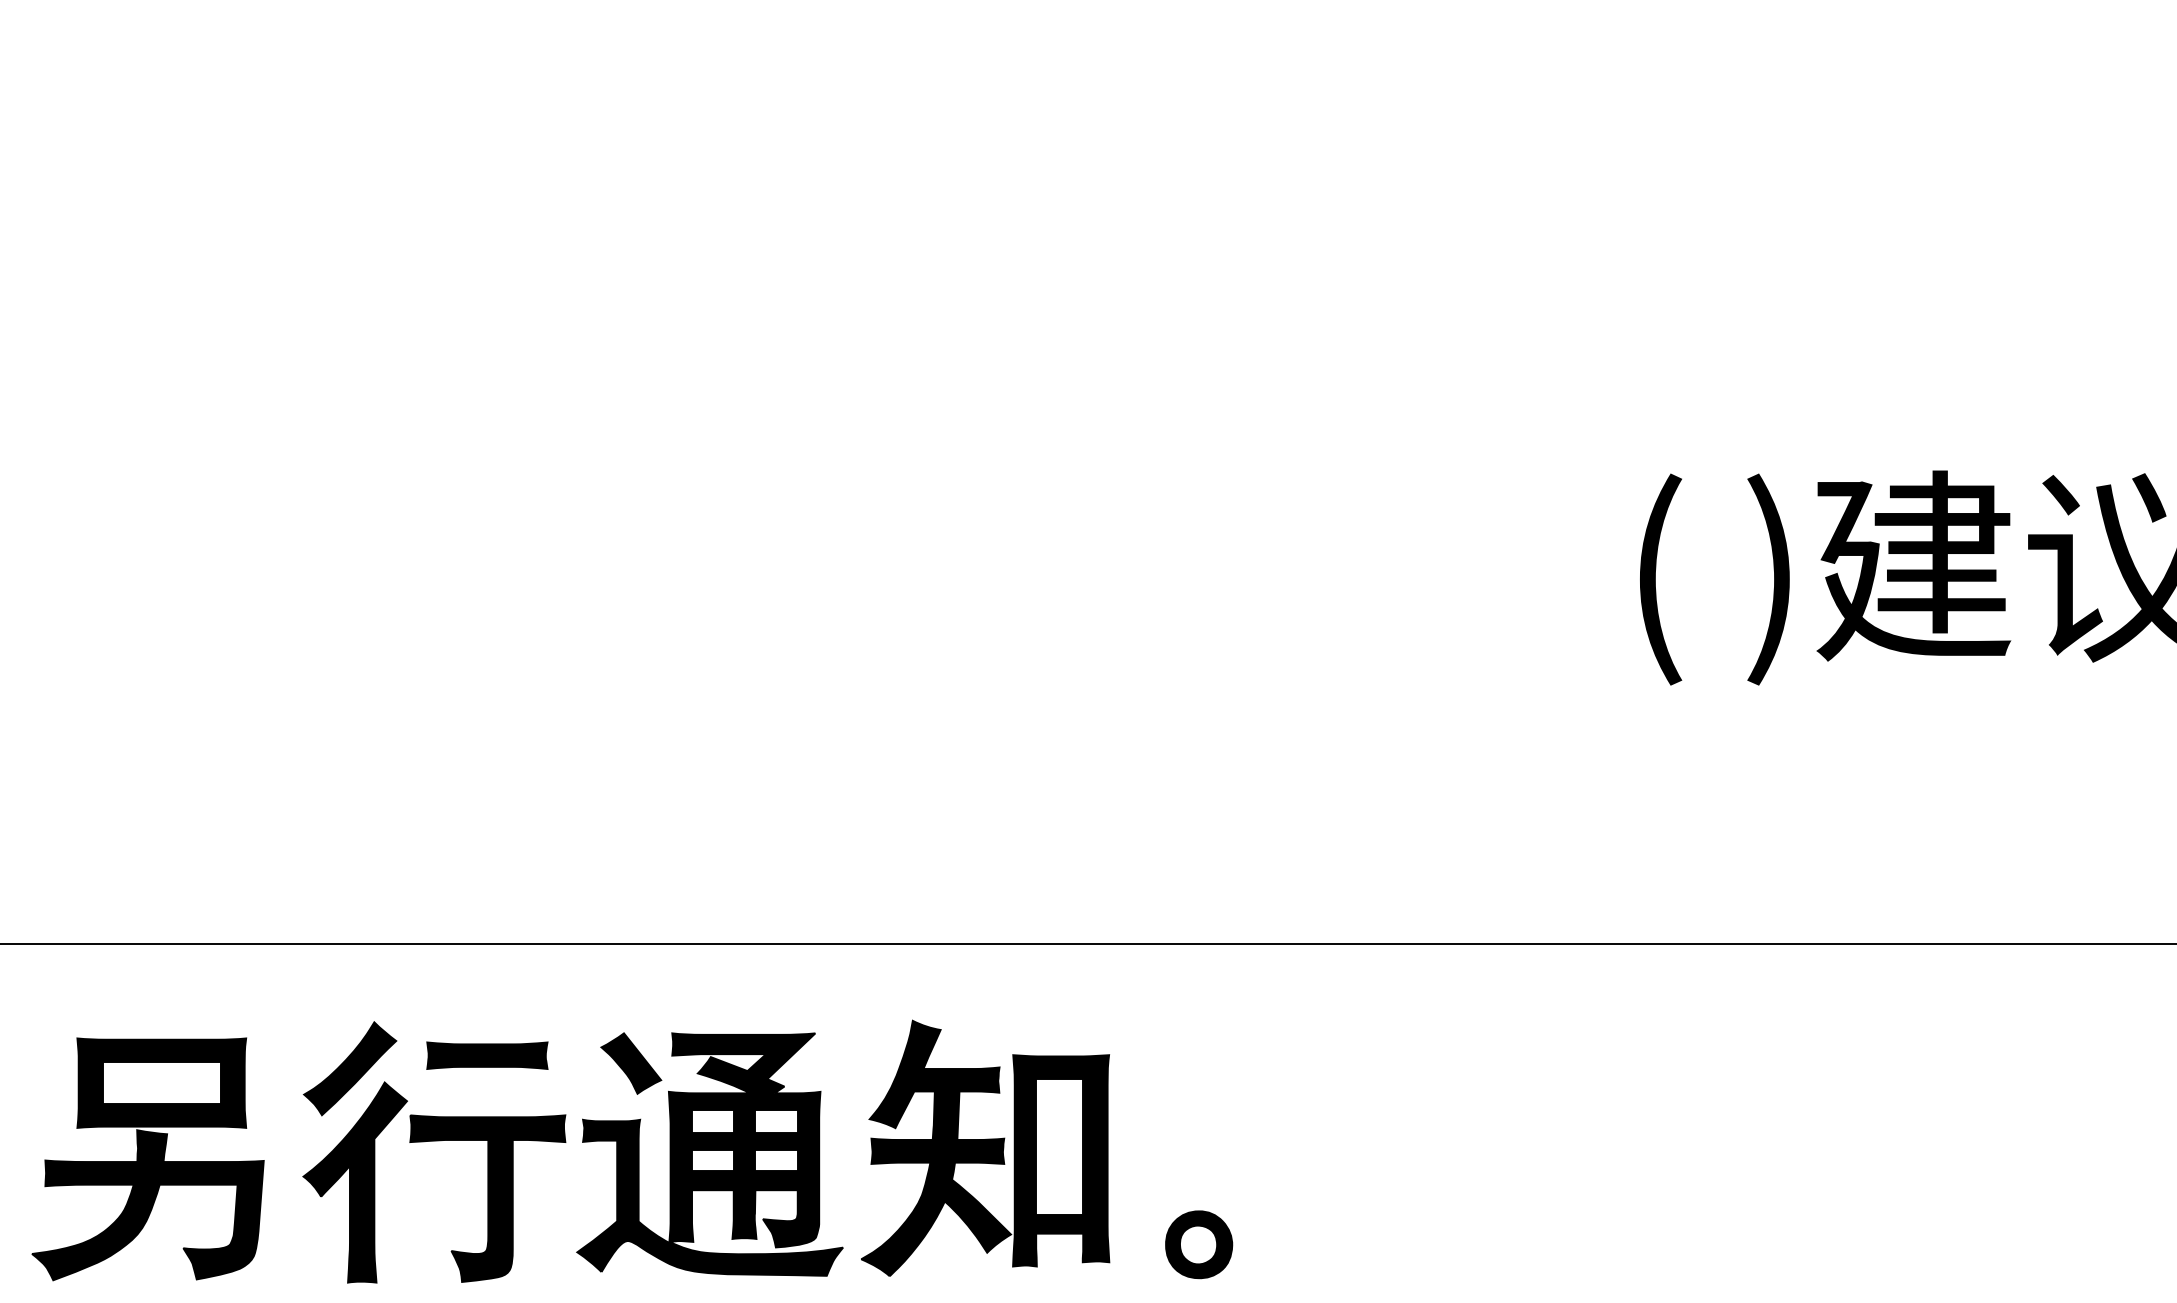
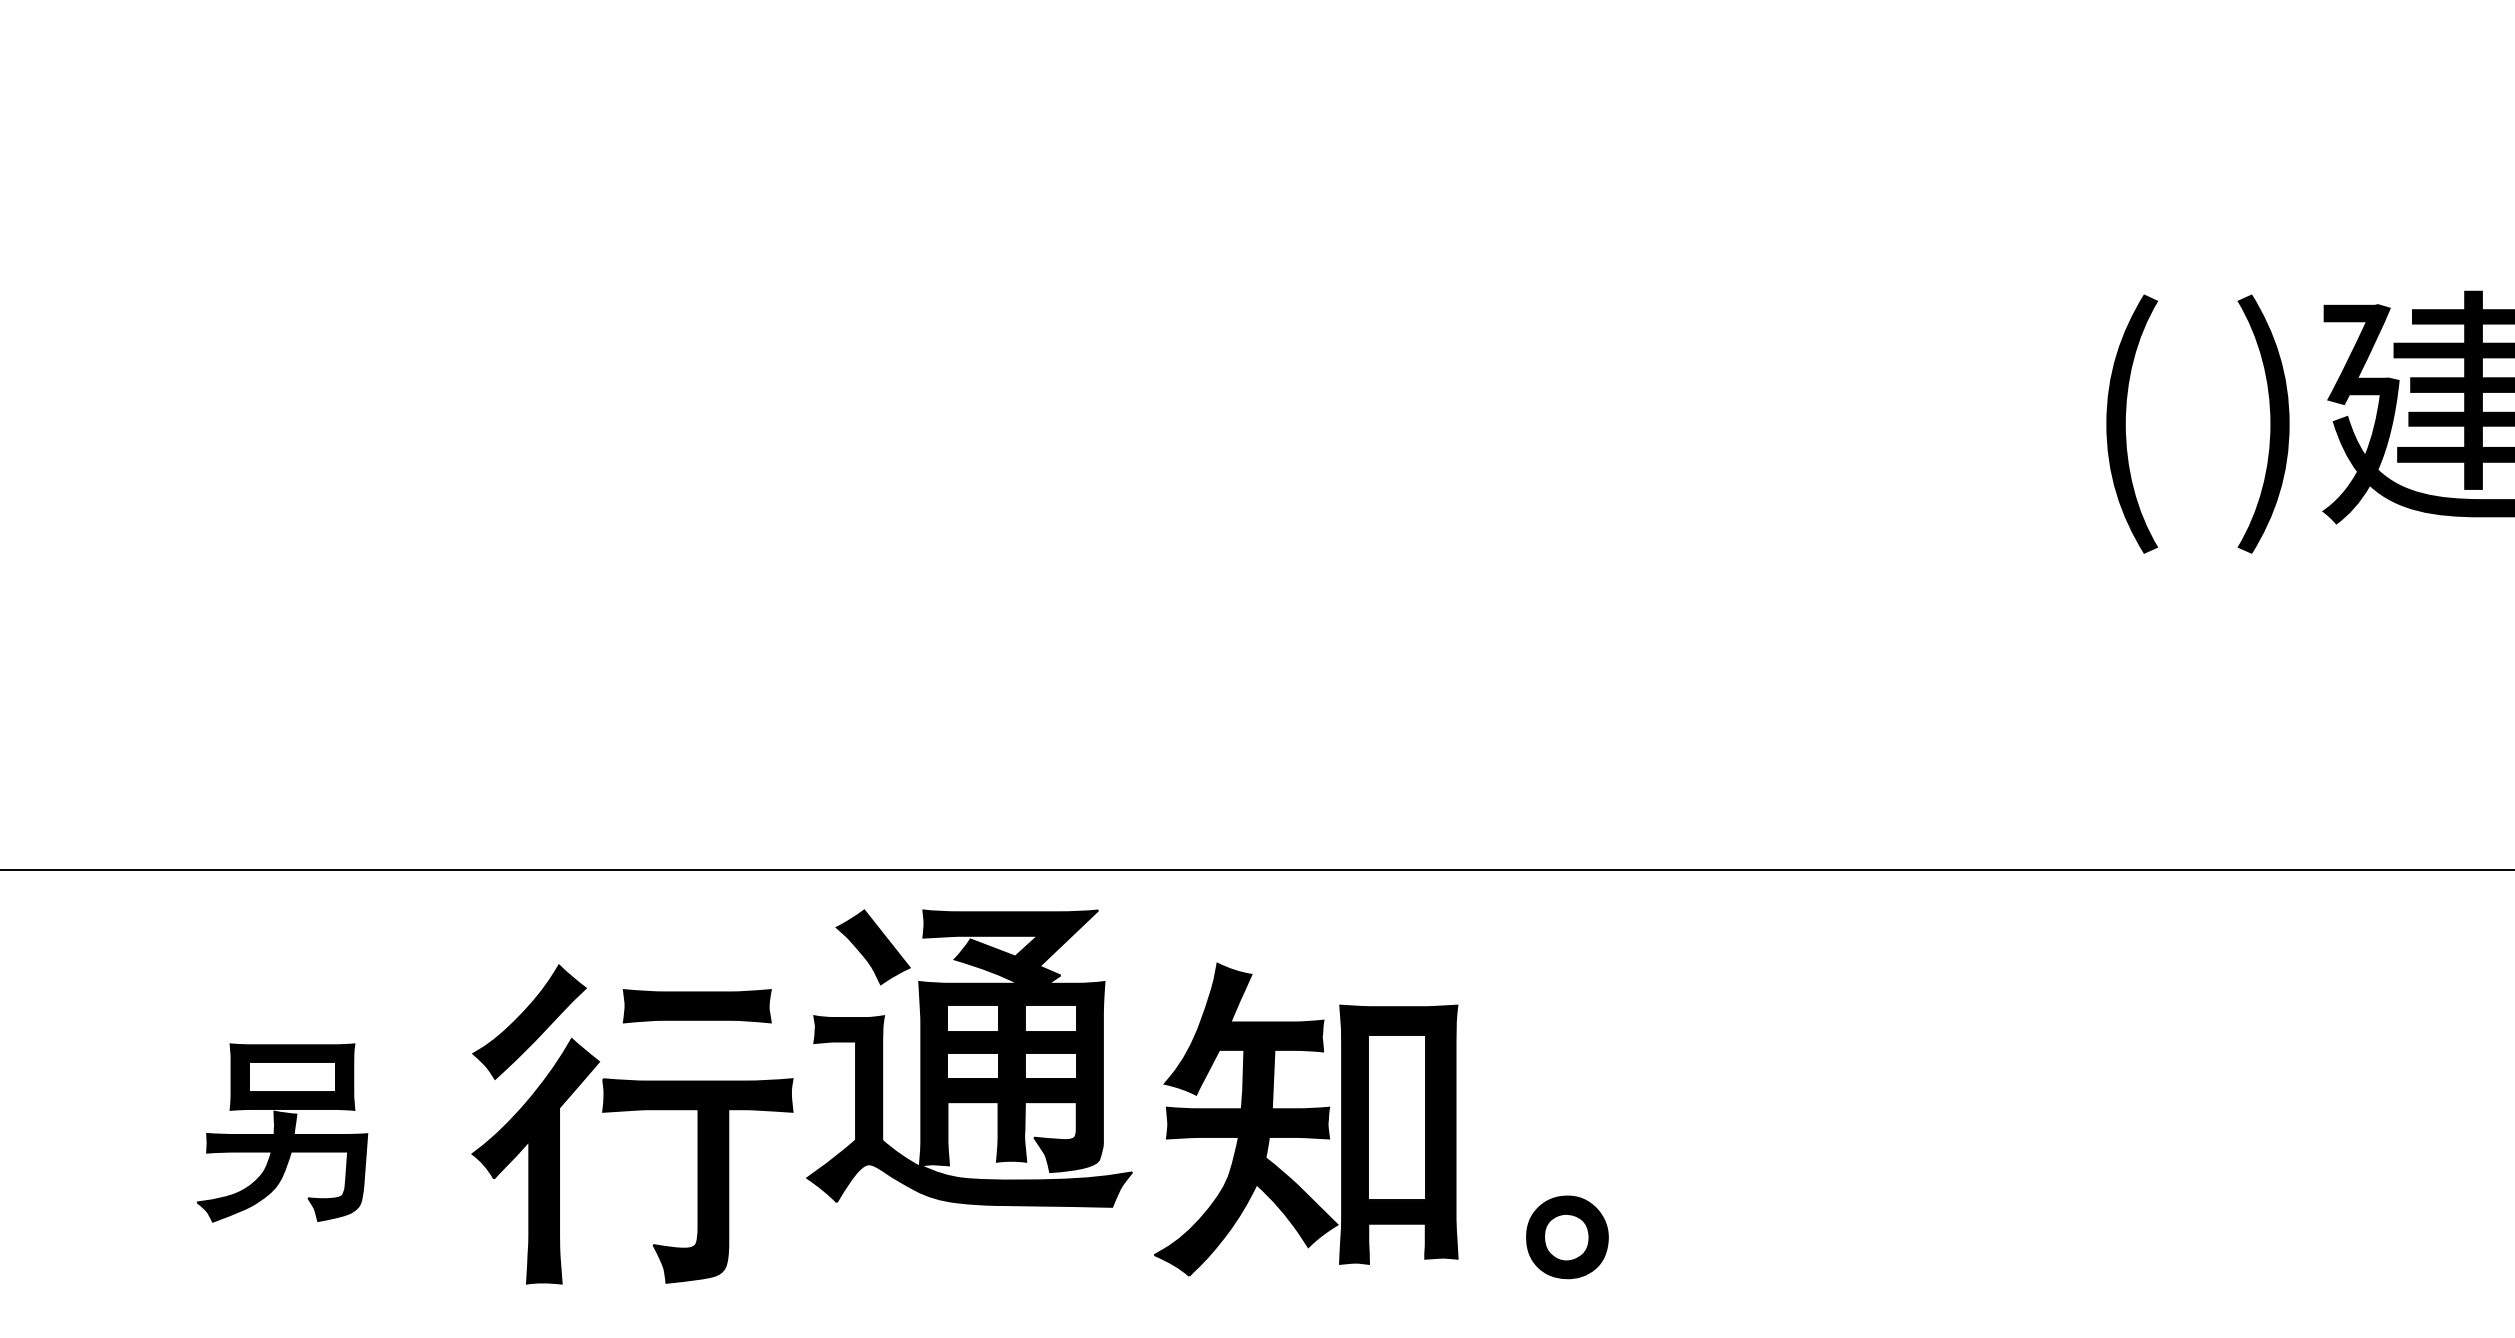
part: (709, 1154) -> (968, 1058), moved
part: (147, 1159) -> (281, 1133), size x0.6

